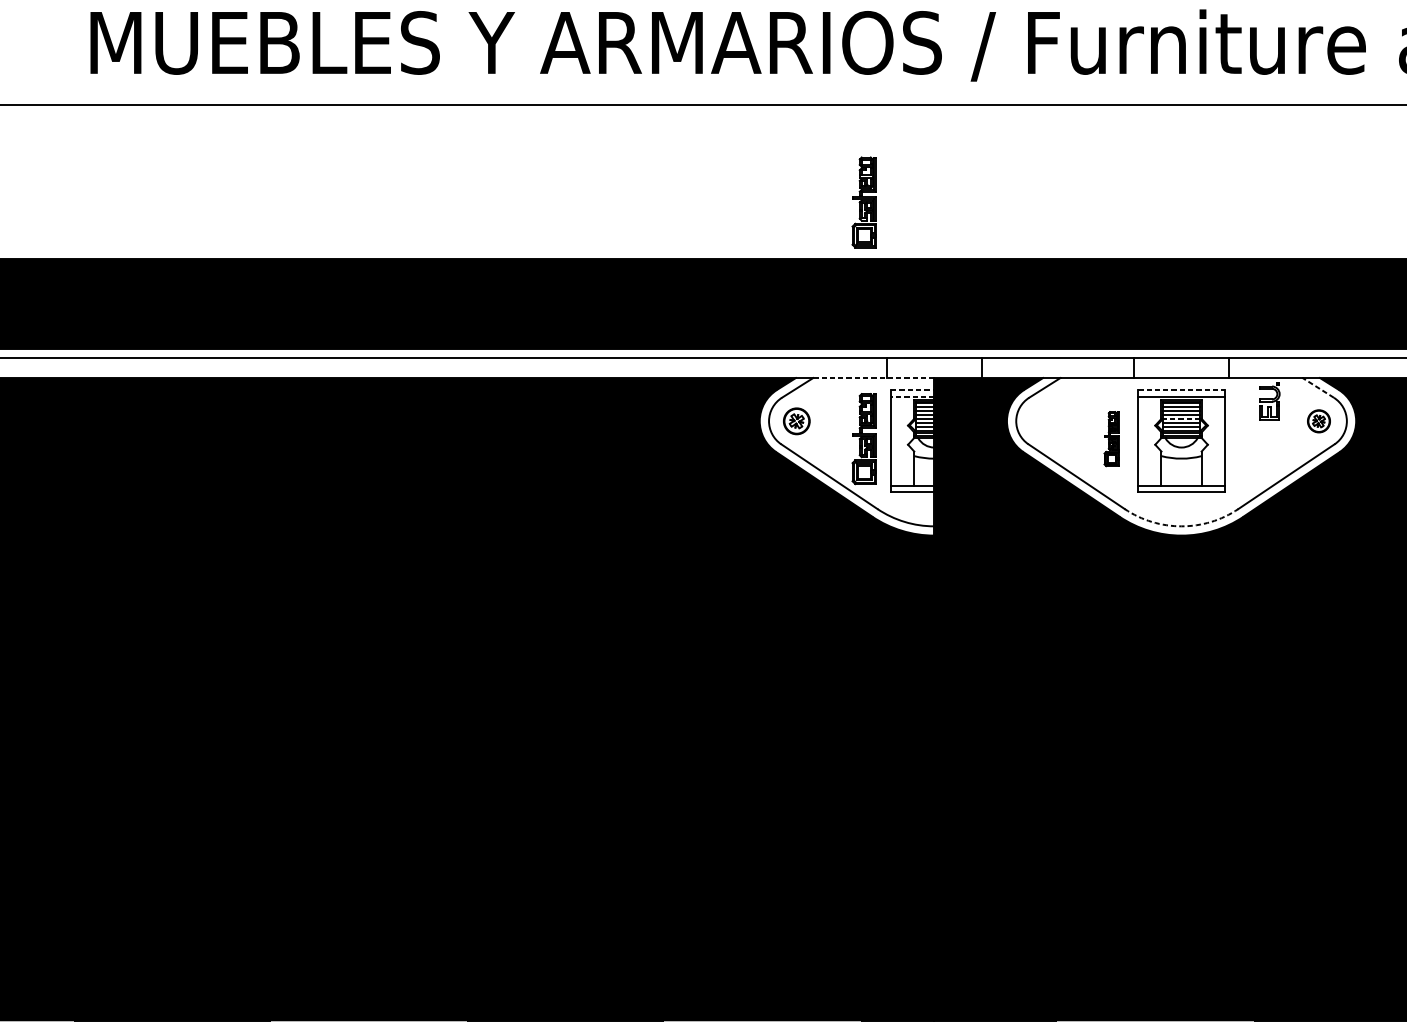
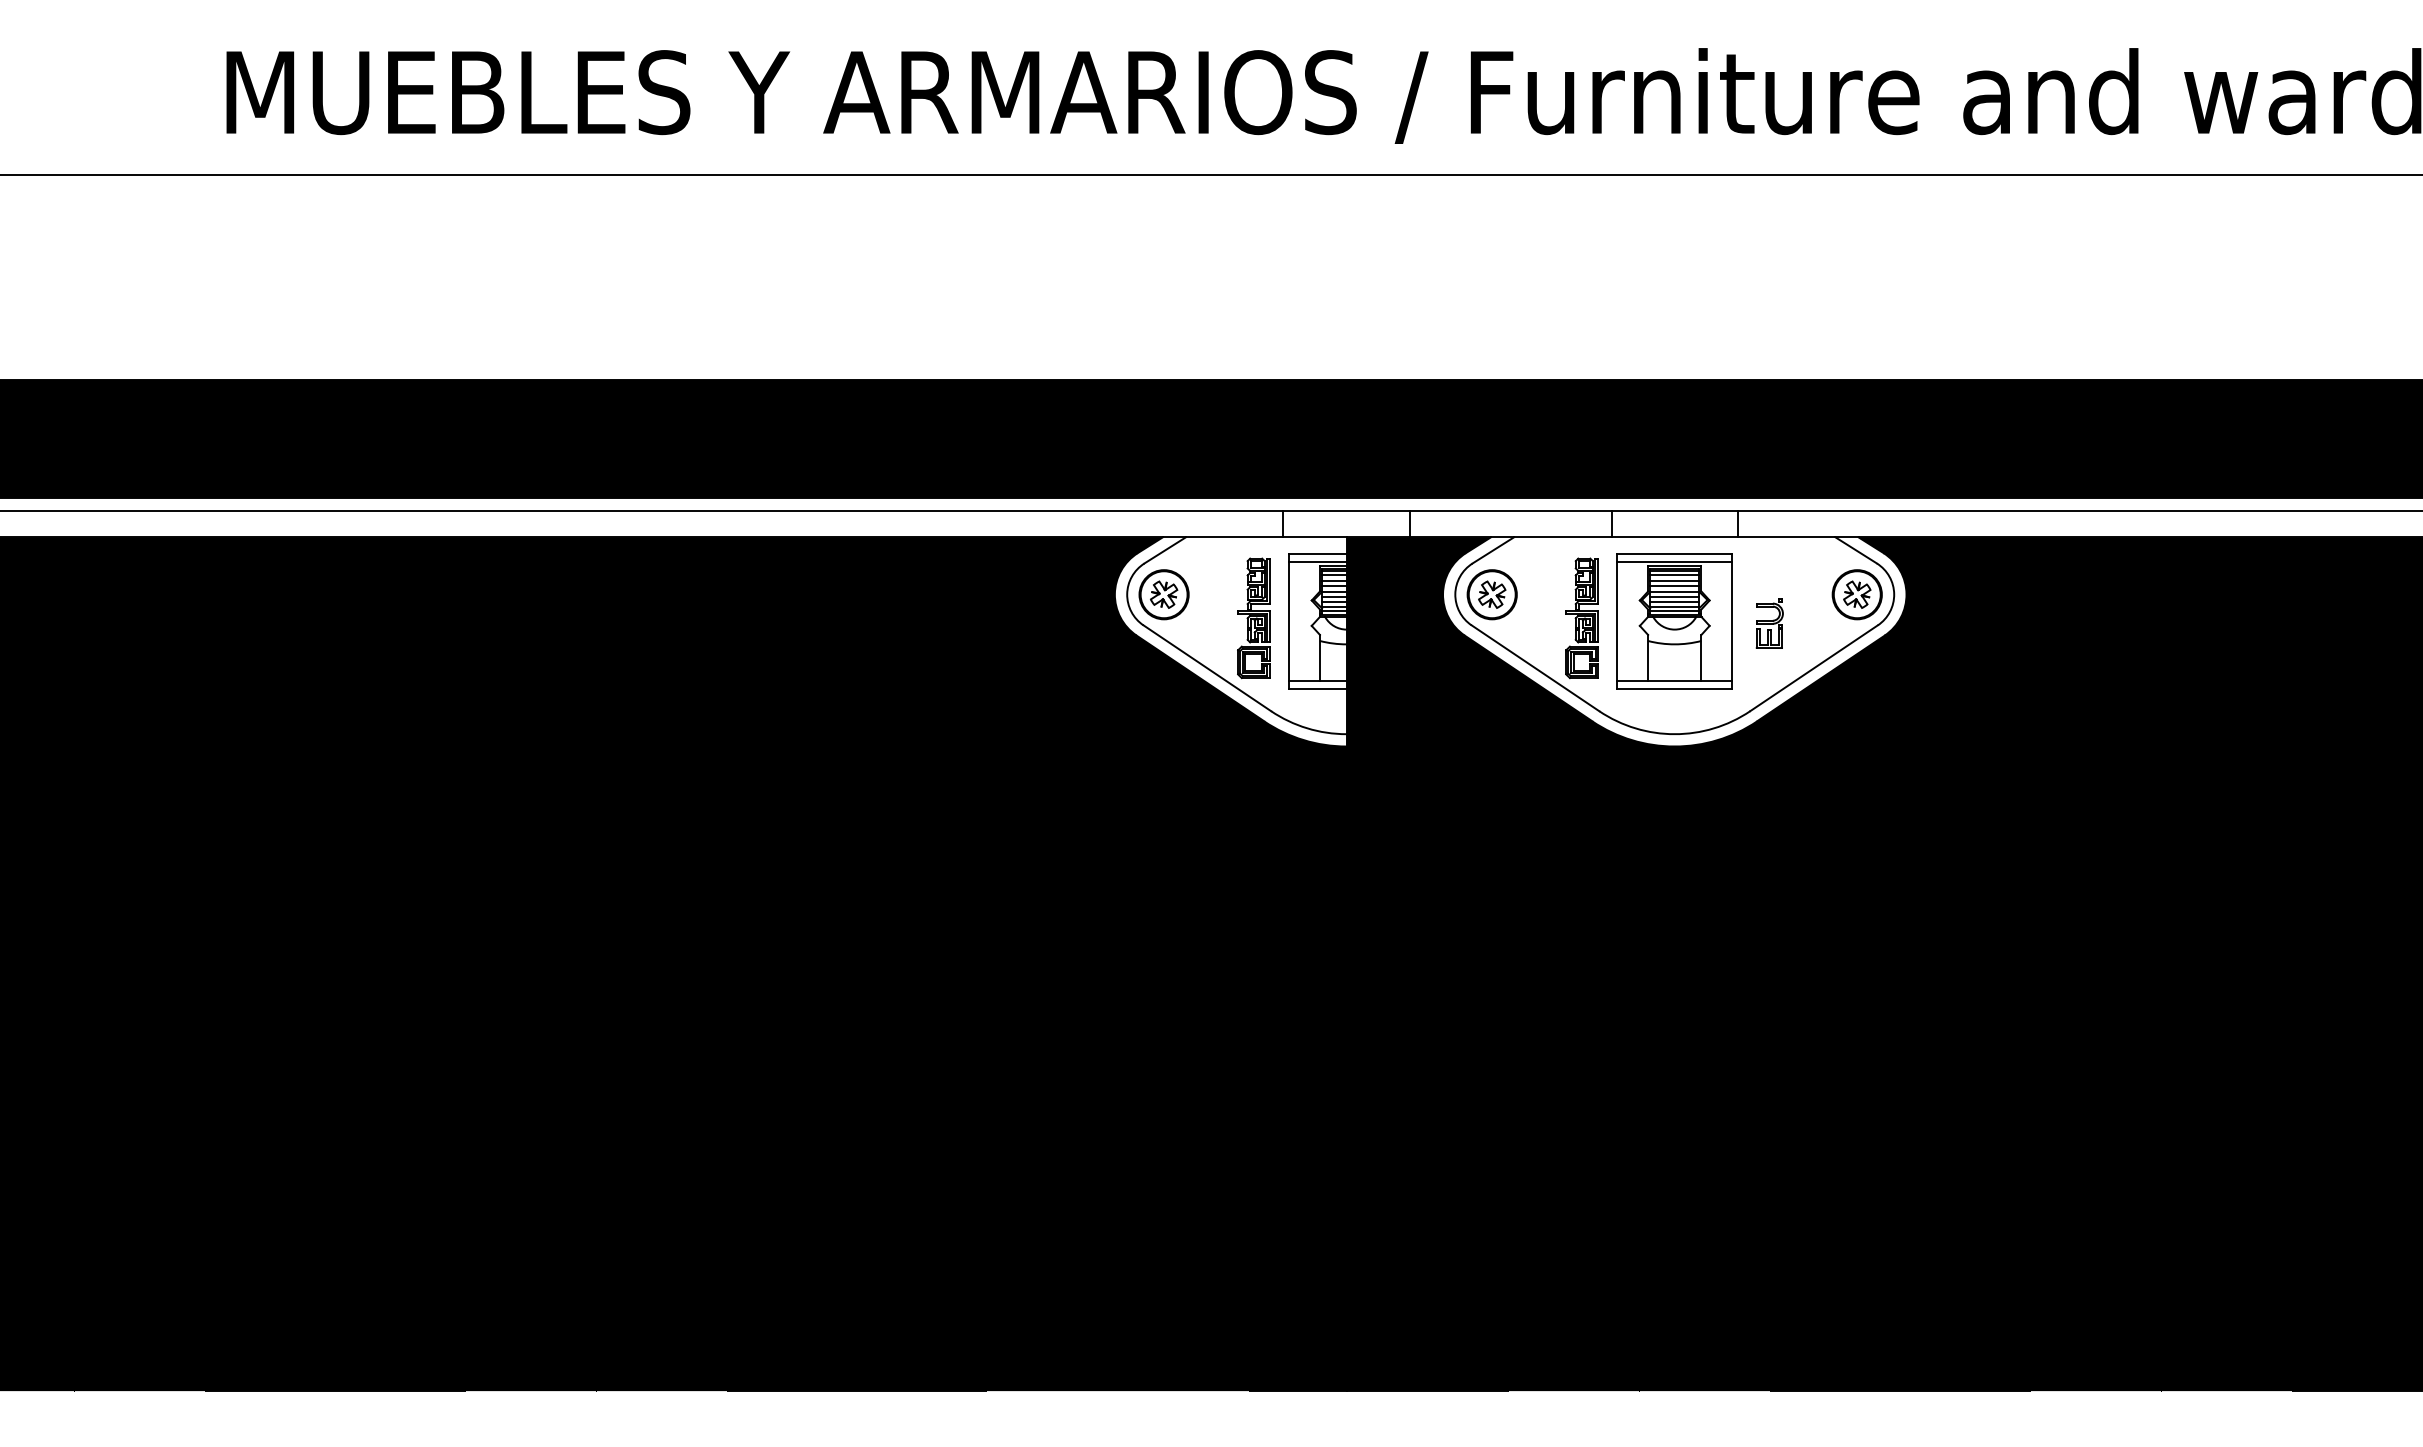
part: (864, 202) -> (1253, 304), removed
line: (873, 378) -> (1266, 537), dashed -> solid
line: (1318, 387) -> (1856, 550), dashed -> solid
line: (912, 390) -> (1317, 553), dashed -> solid
line: (1182, 390) -> (1675, 553), dashed -> solid
line: (912, 396) -> (1317, 561), dashed -> solid
part: (1269, 401) -> (1769, 623), moved
line: (1181, 418) -> (1674, 591), dashed -> solid
part: (796, 421) -> (1163, 594), size x1.43
part: (1043, 421) -> (1491, 594), added
part: (1318, 421) -> (1856, 594), size x1.67
part: (1111, 439) -> (1581, 618), size x1.67
arc: (1181, 526) -> (1674, 734), dashed -> solid

